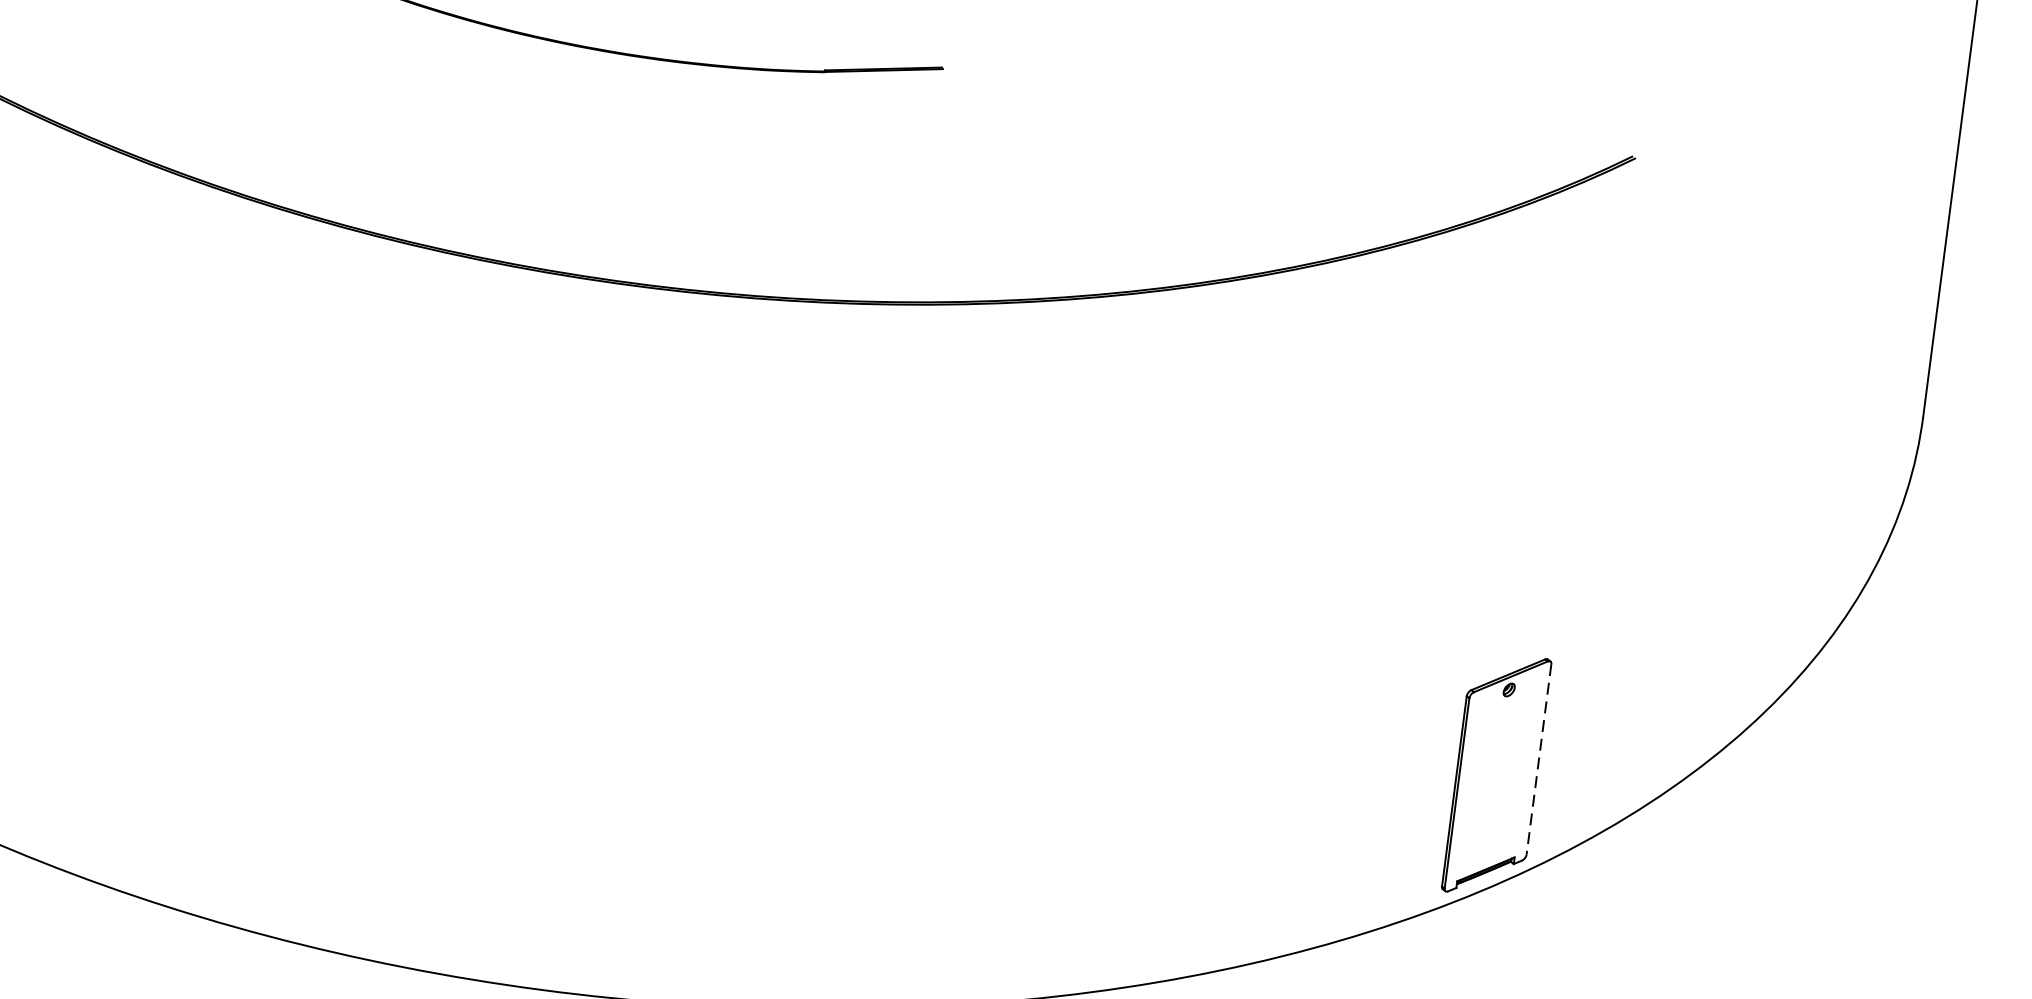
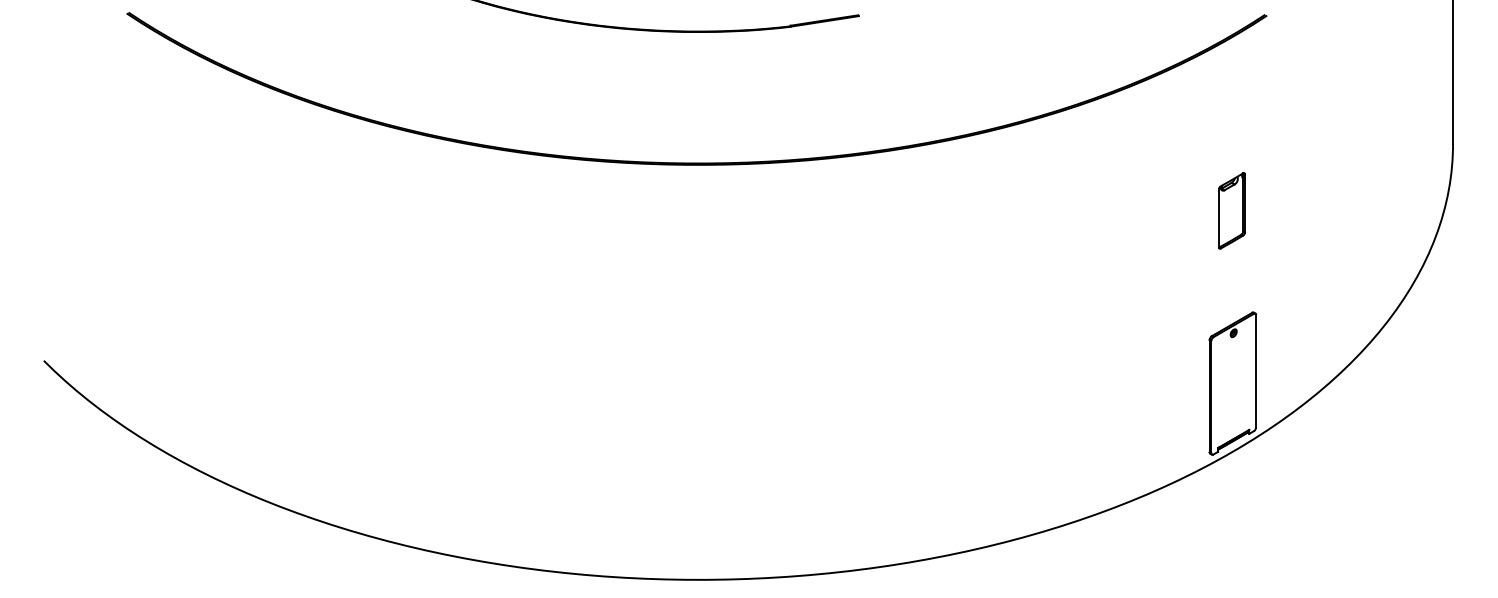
part: (1532, 481) -> (1231, 210), added
line: (1539, 759) -> (1256, 371), dashed -> solid

